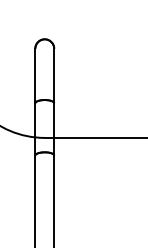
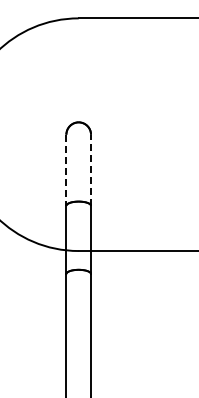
line: (35, 76) -> (66, 170), solid -> dashed
line: (54, 76) -> (91, 170), solid -> dashed

